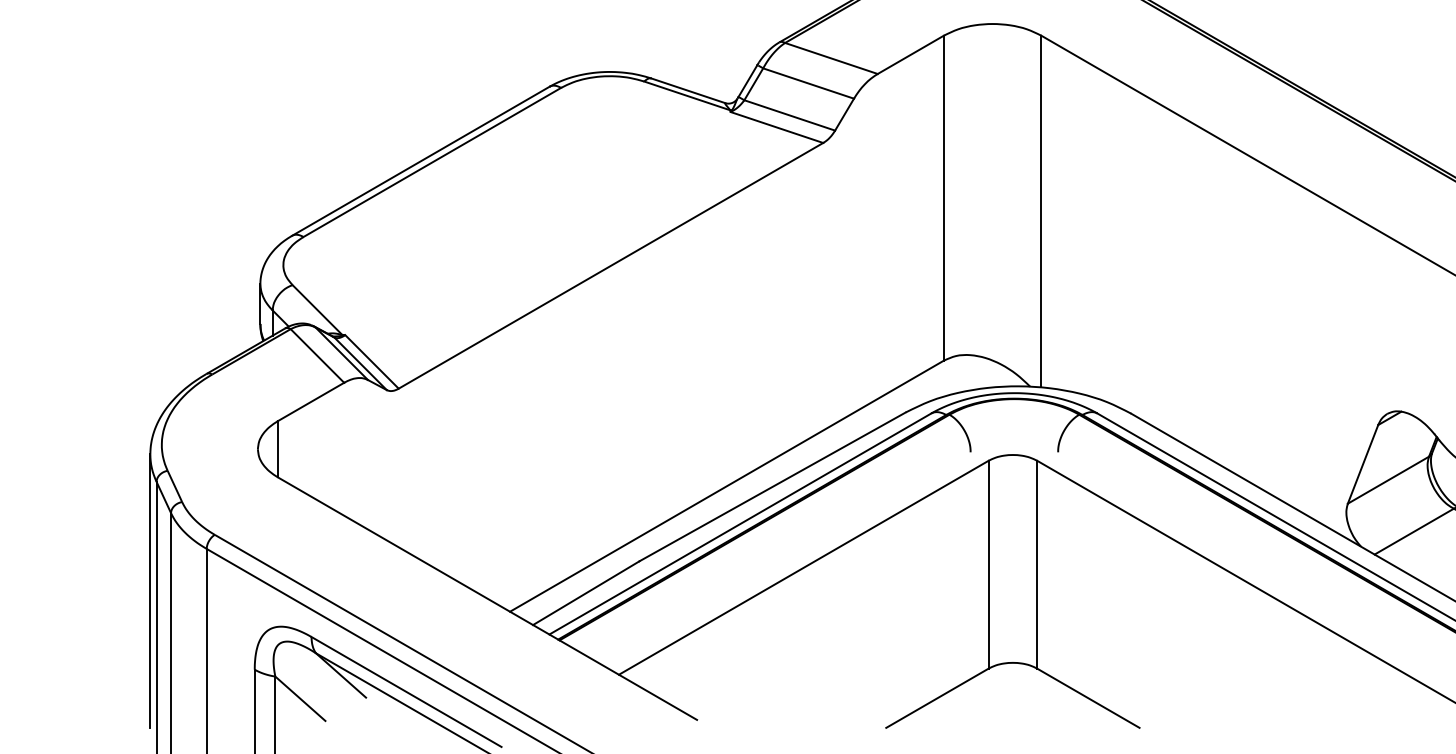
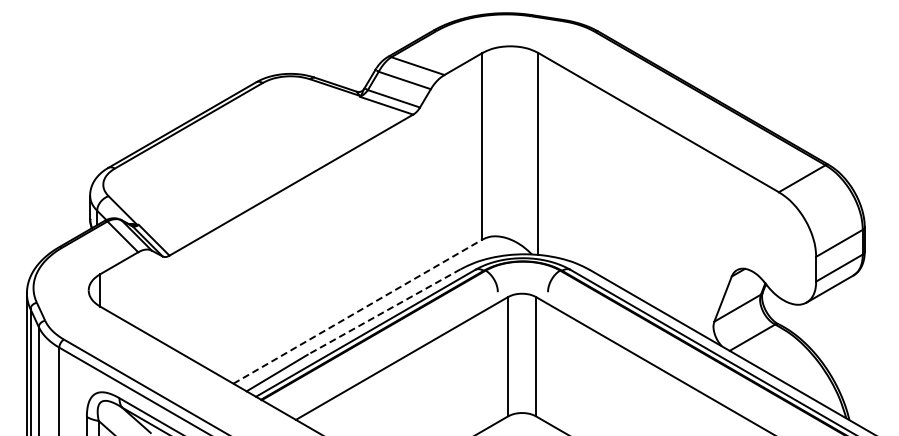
line: (726, 485) -> (357, 311), solid -> dashed
line: (773, 487) -> (384, 312), solid -> dashed

